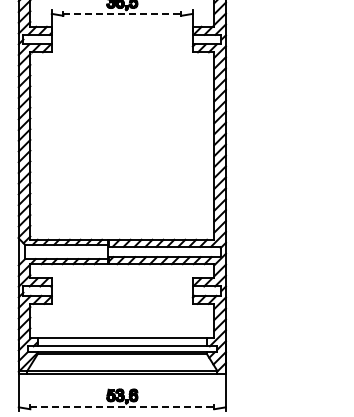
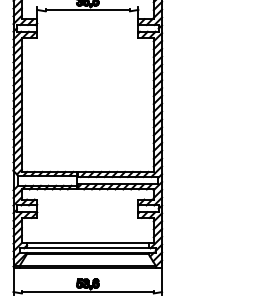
line: (122, 13) -> (87, 9), dashed -> solid
line: (122, 407) -> (87, 292), dashed -> solid

